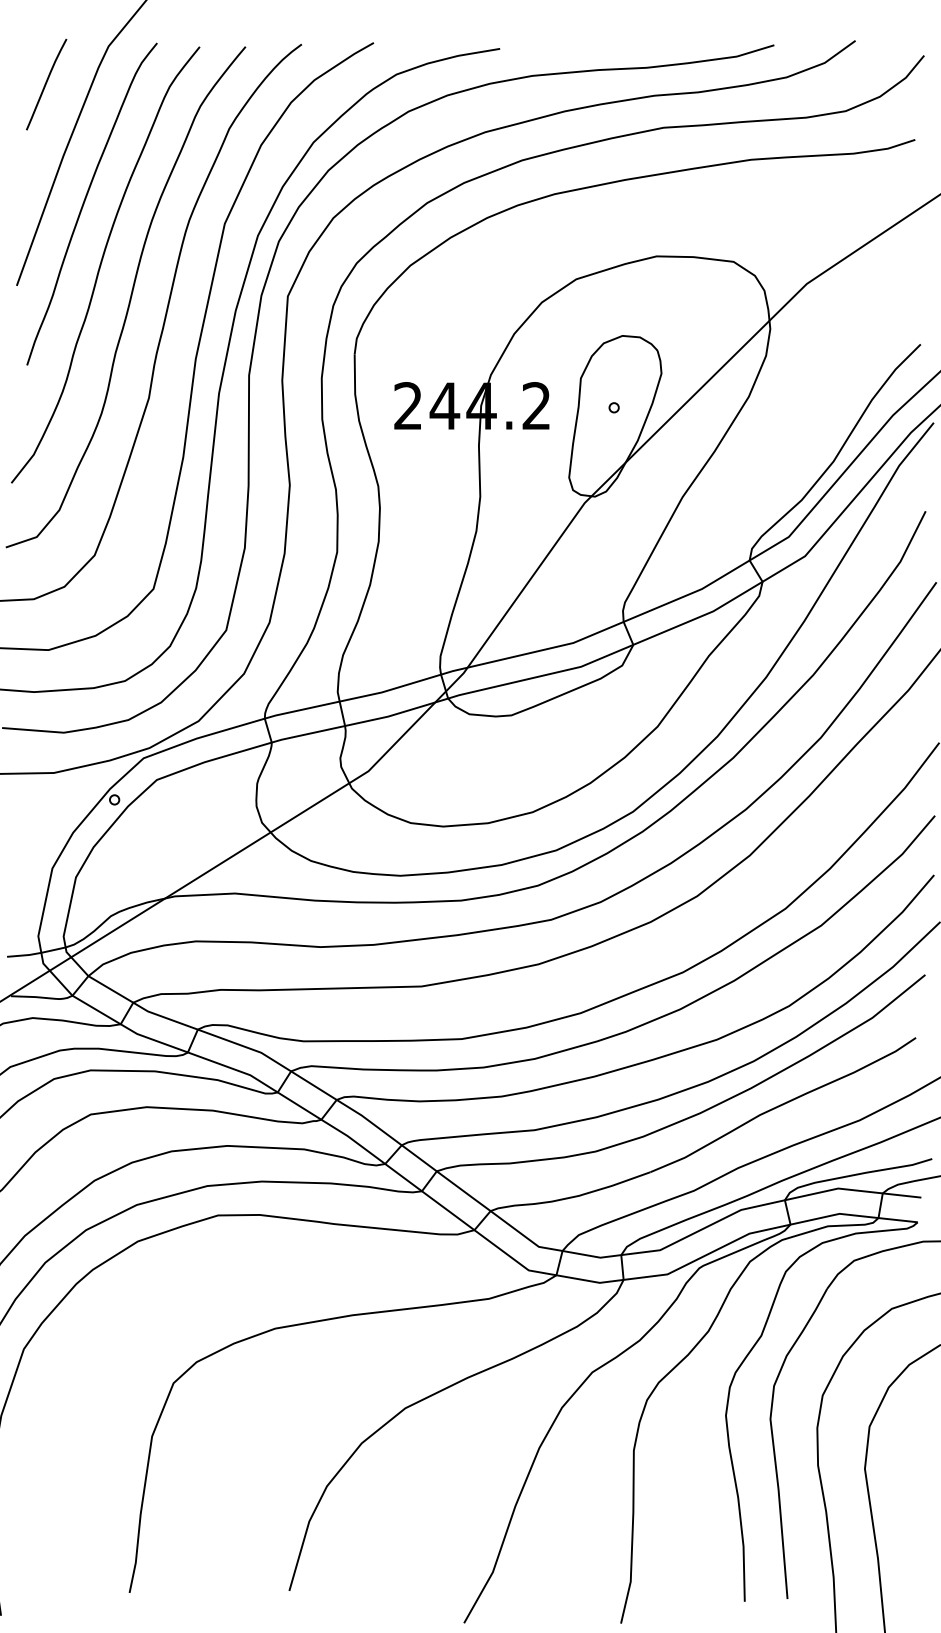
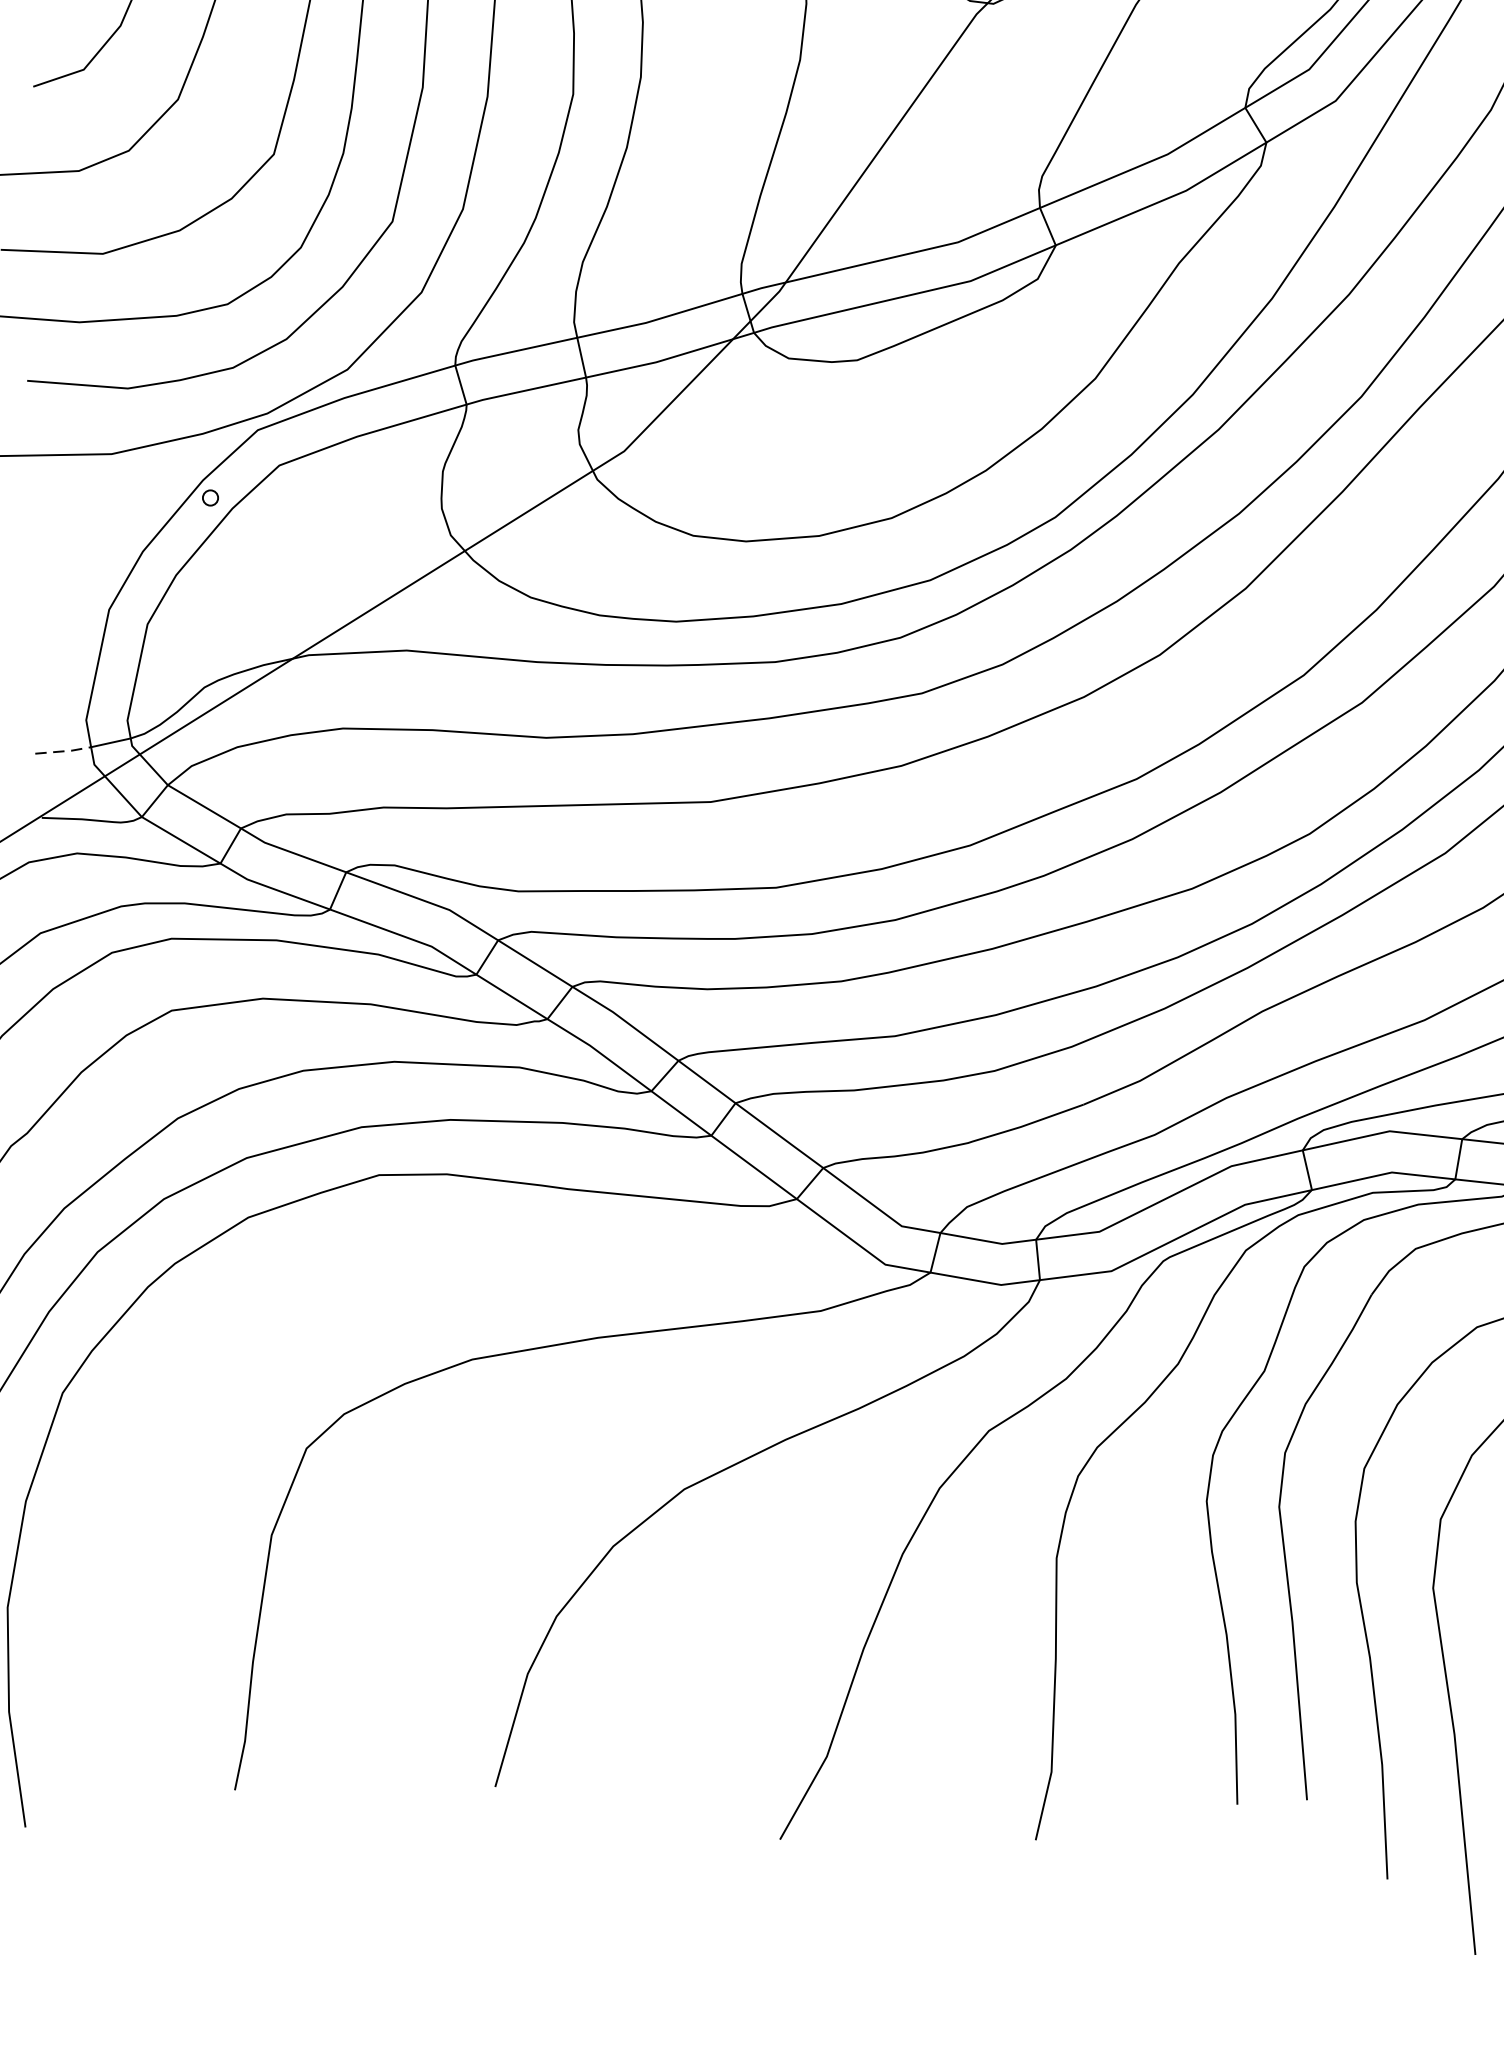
line: (25, 955) -> (65, 751), solid -> dashed

